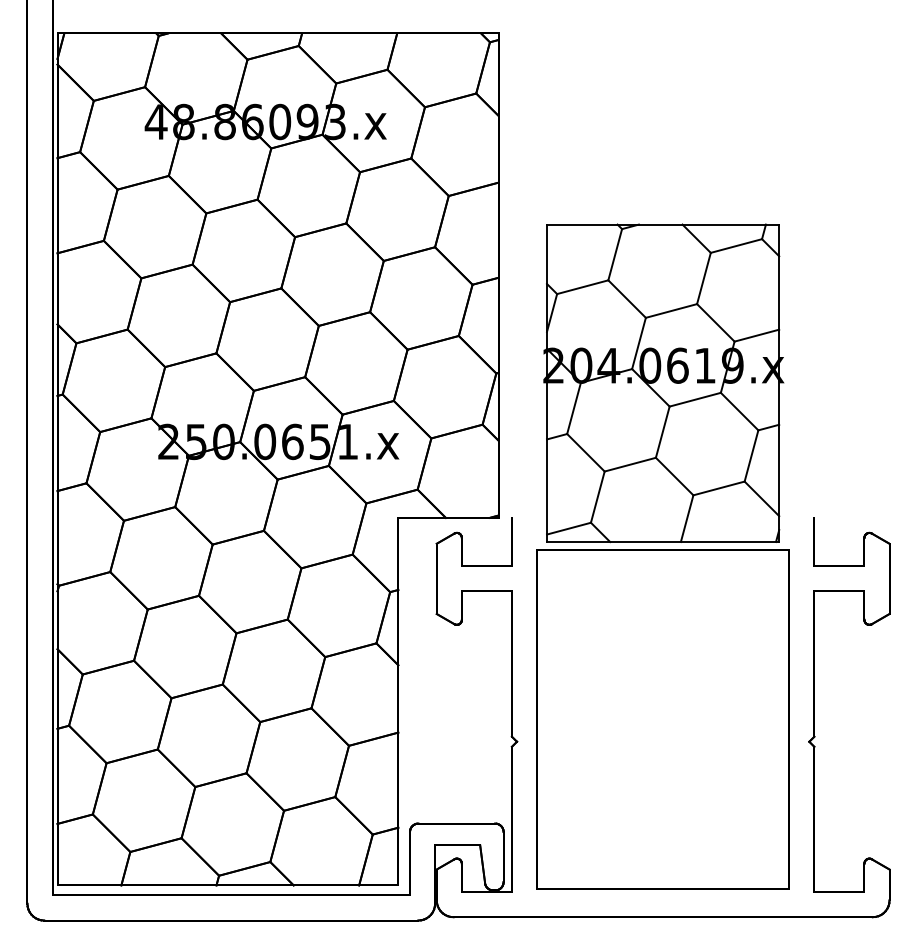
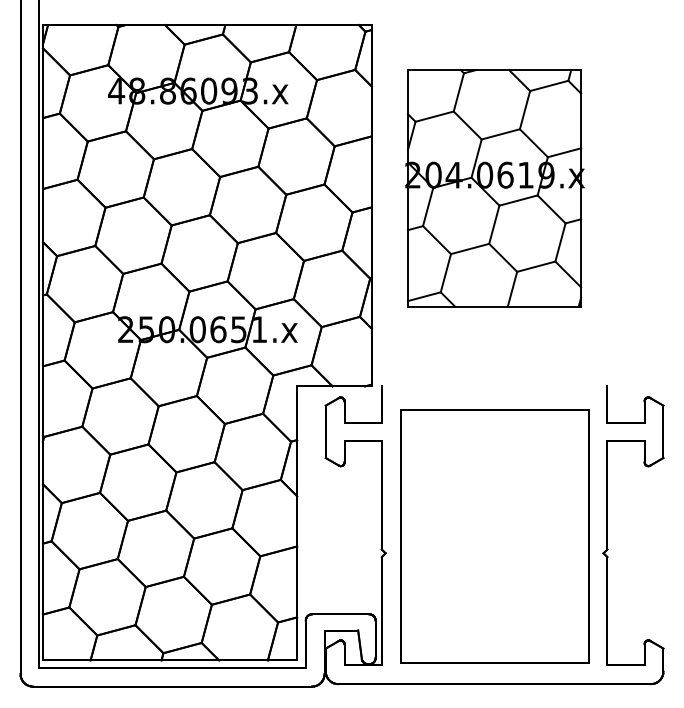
part: (663, 383) -> (494, 188), moved

